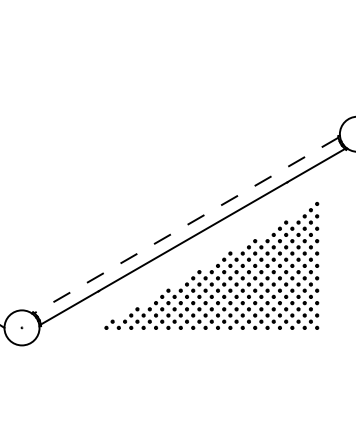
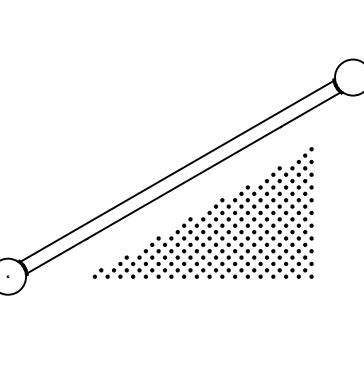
line: (186, 225) -> (177, 171), dashed -> solid

